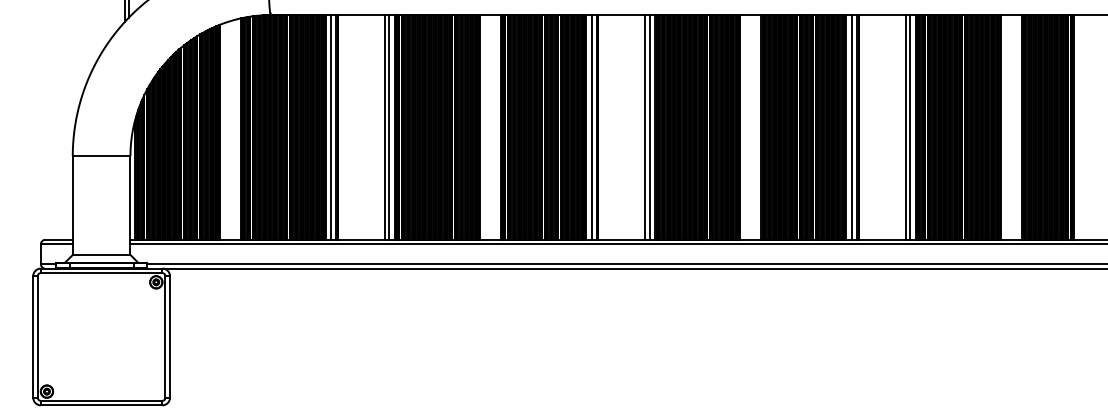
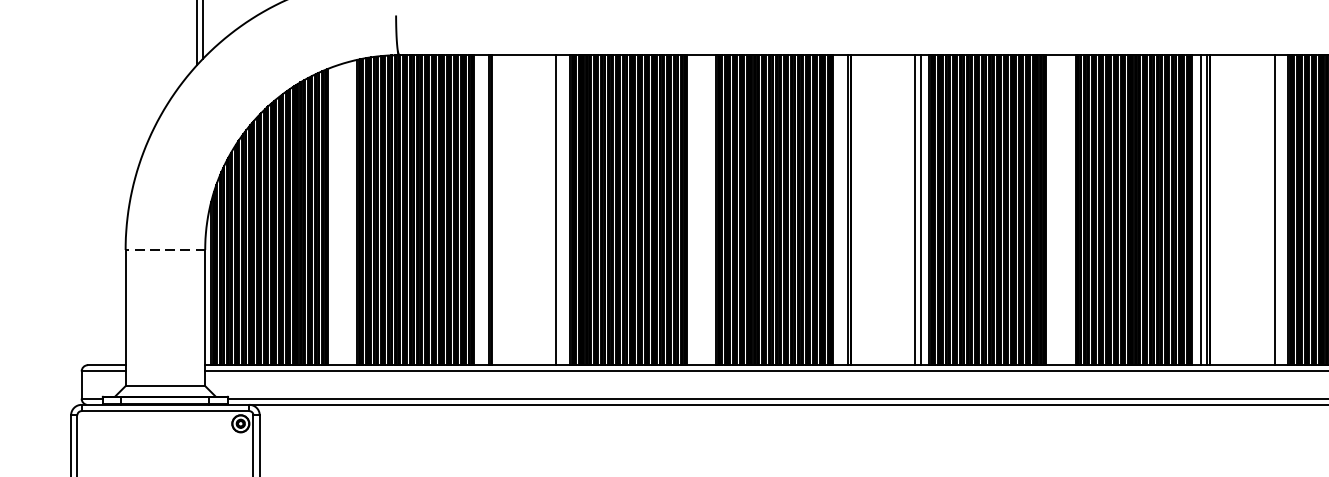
line: (331, 127) -> (482, 210), removed
line: (389, 127) -> (562, 210), removed
line: (591, 127) -> (841, 210), removed
line: (909, 127) -> (1279, 210), removed
line: (101, 156) -> (165, 250), solid -> dashed

